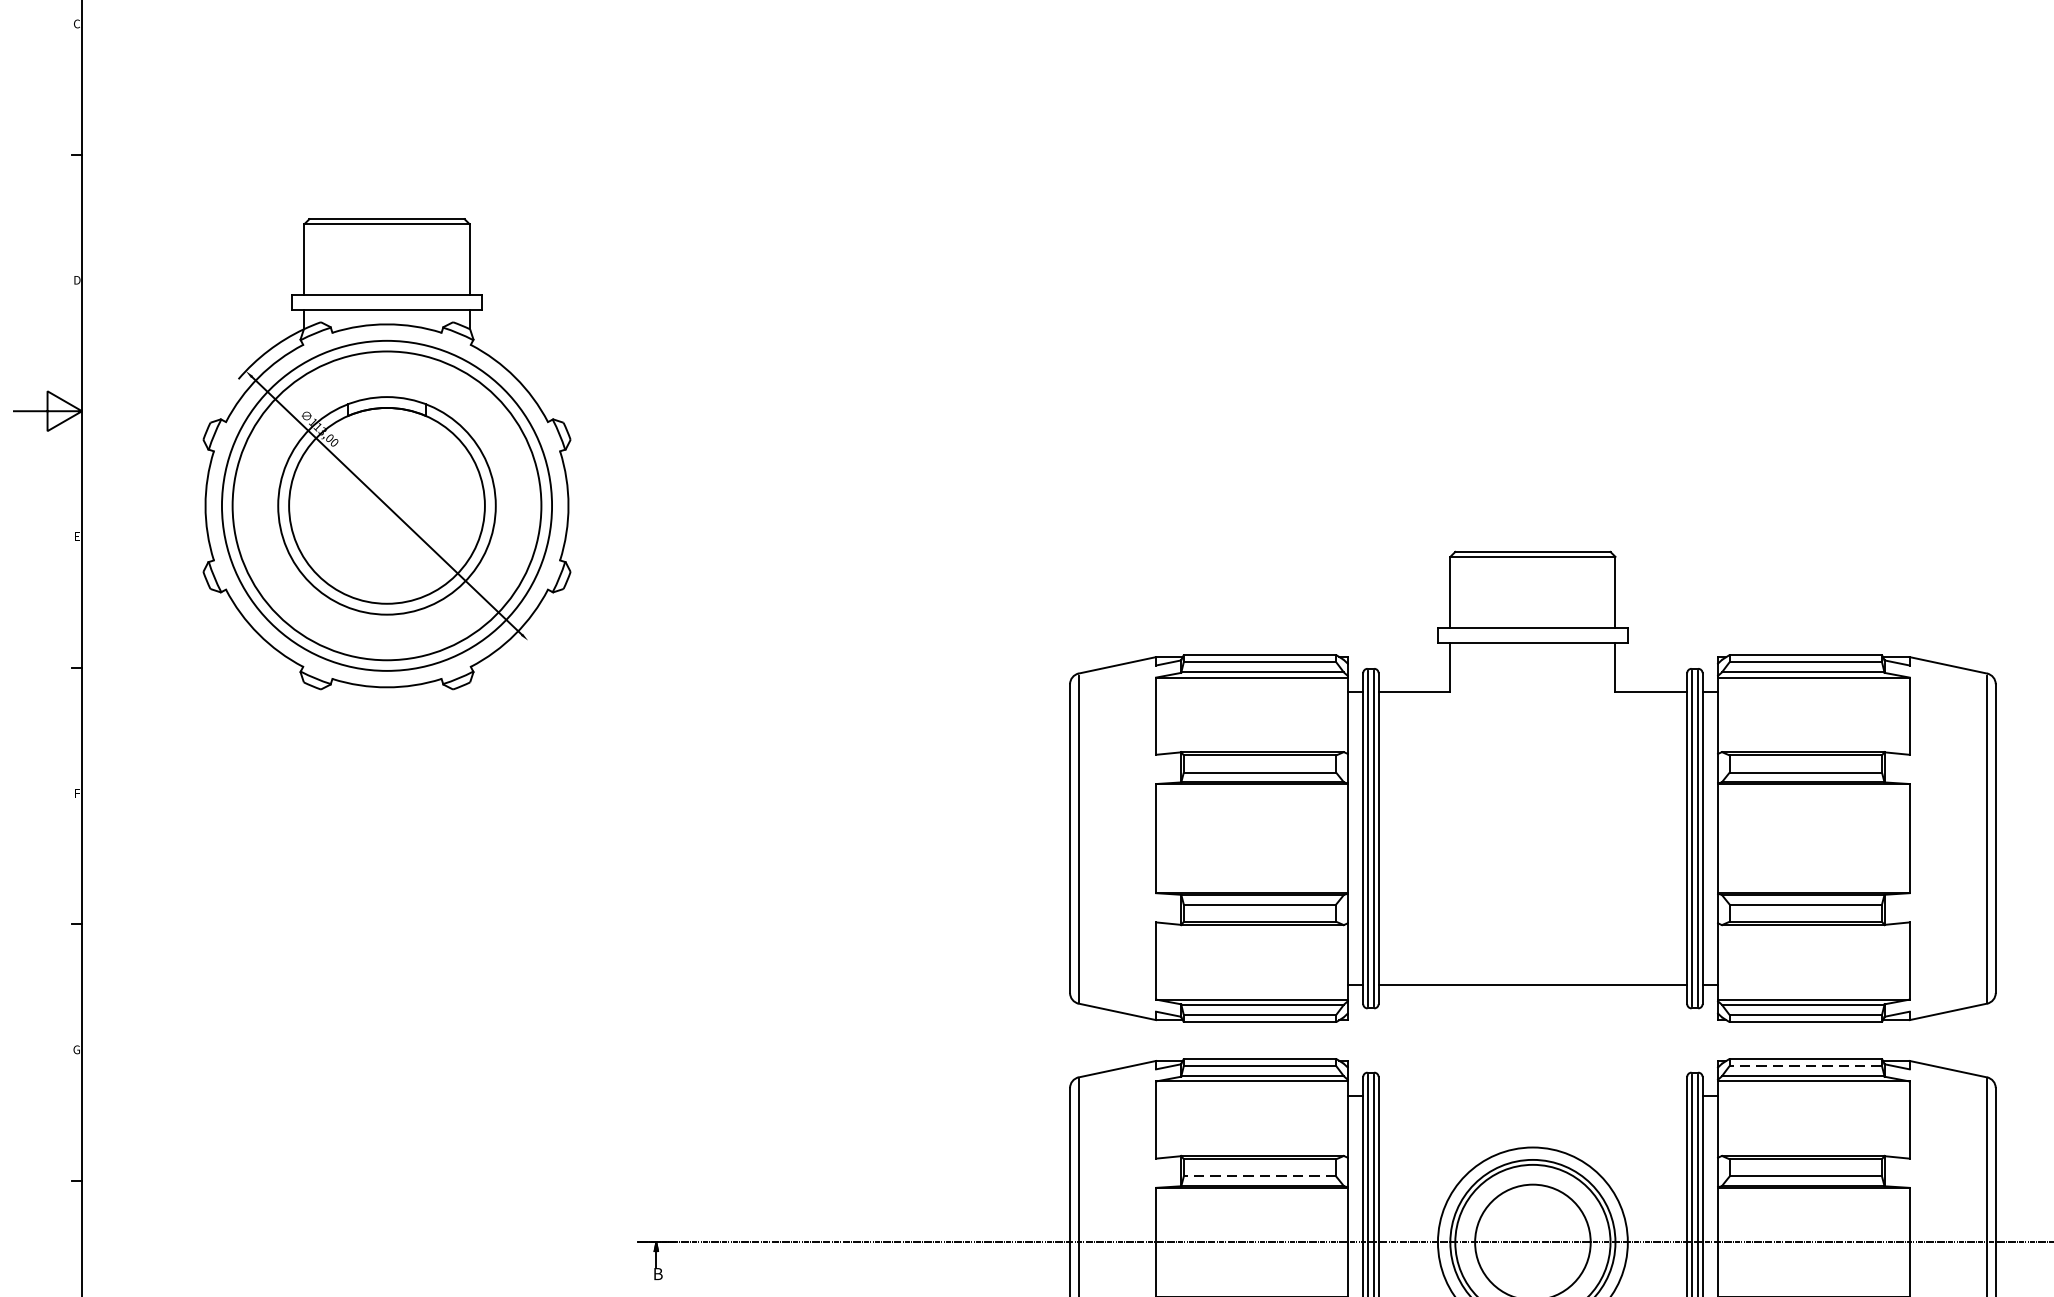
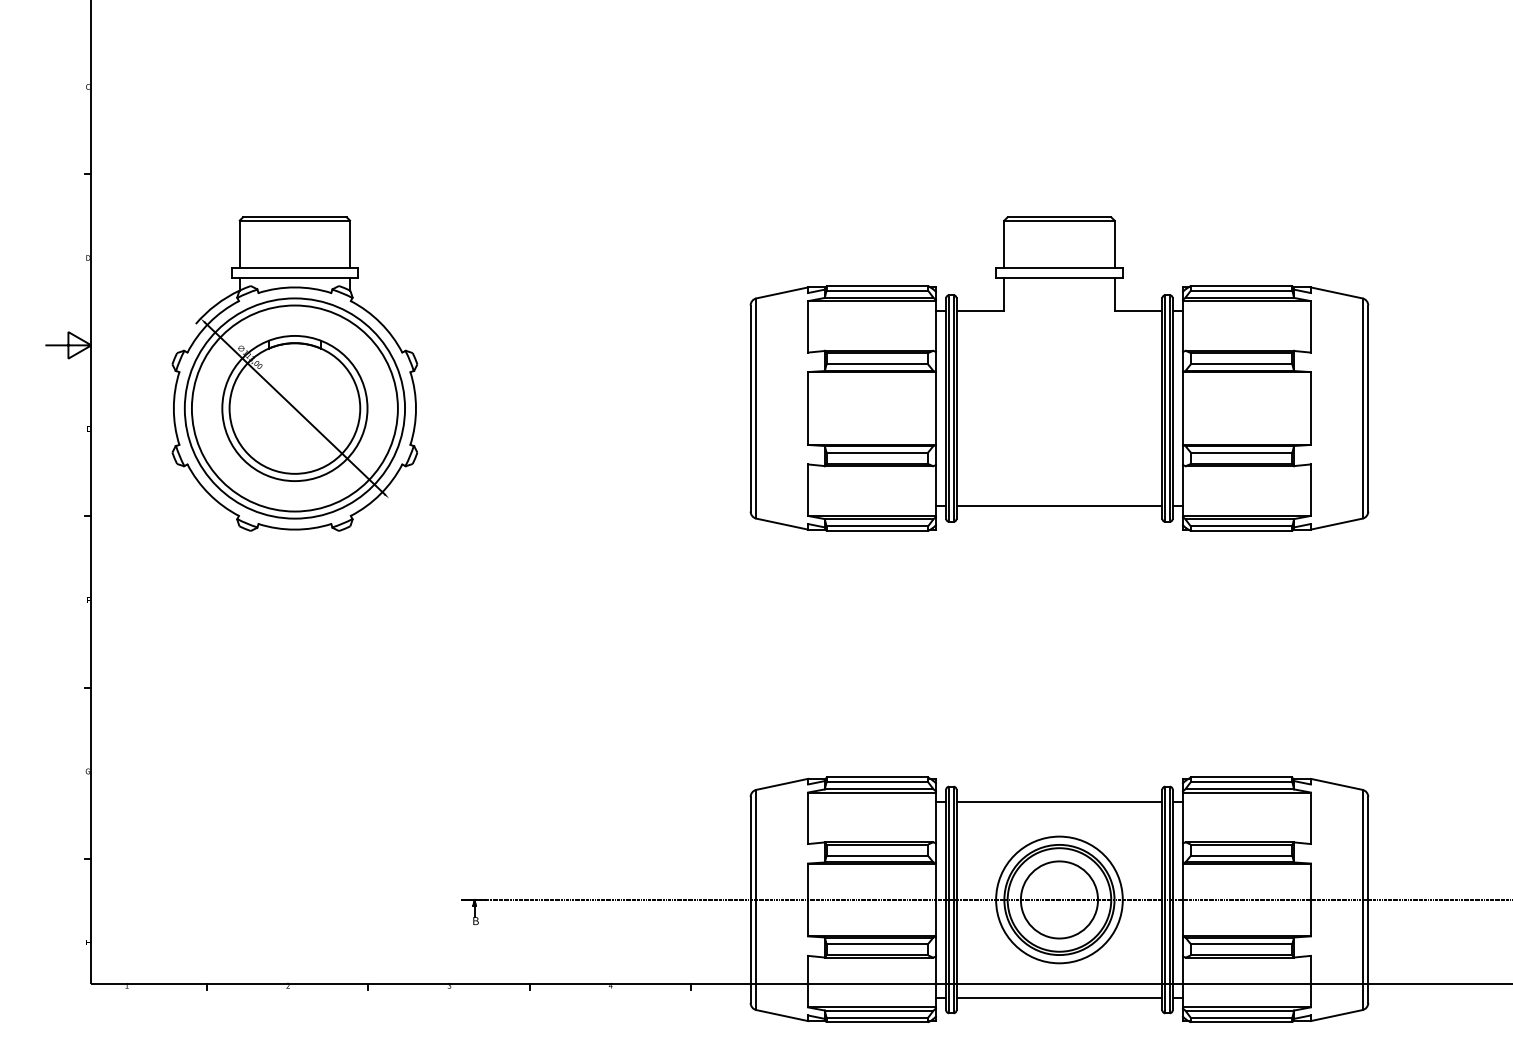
part: (1532, 786) -> (1059, 373), moved
line: (1805, 1066) -> (1241, 782), dashed -> solid
line: (1532, 1096) -> (1059, 802), added
line: (1260, 1175) -> (877, 855), dashed -> solid

